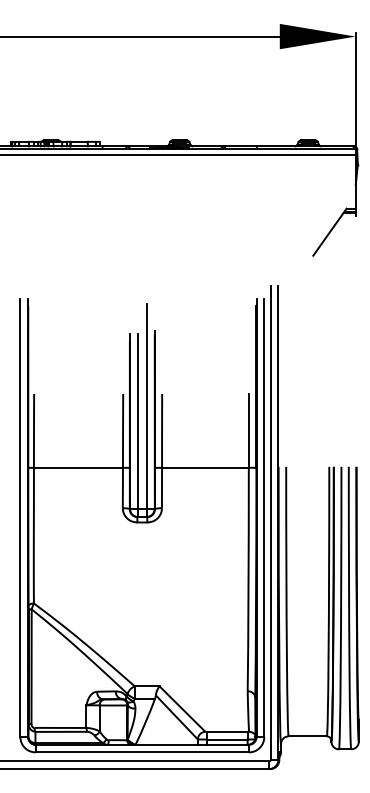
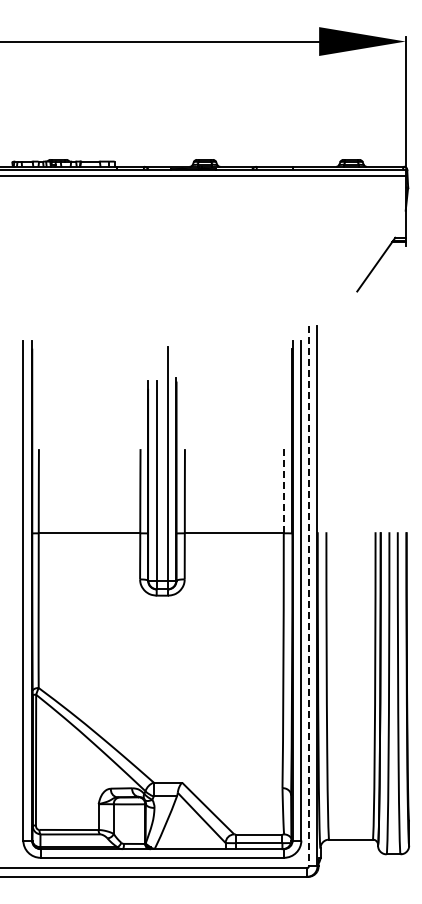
line: (248, 431) -> (283, 491), solid -> dashed
line: (270, 523) -> (308, 596), solid -> dashed

